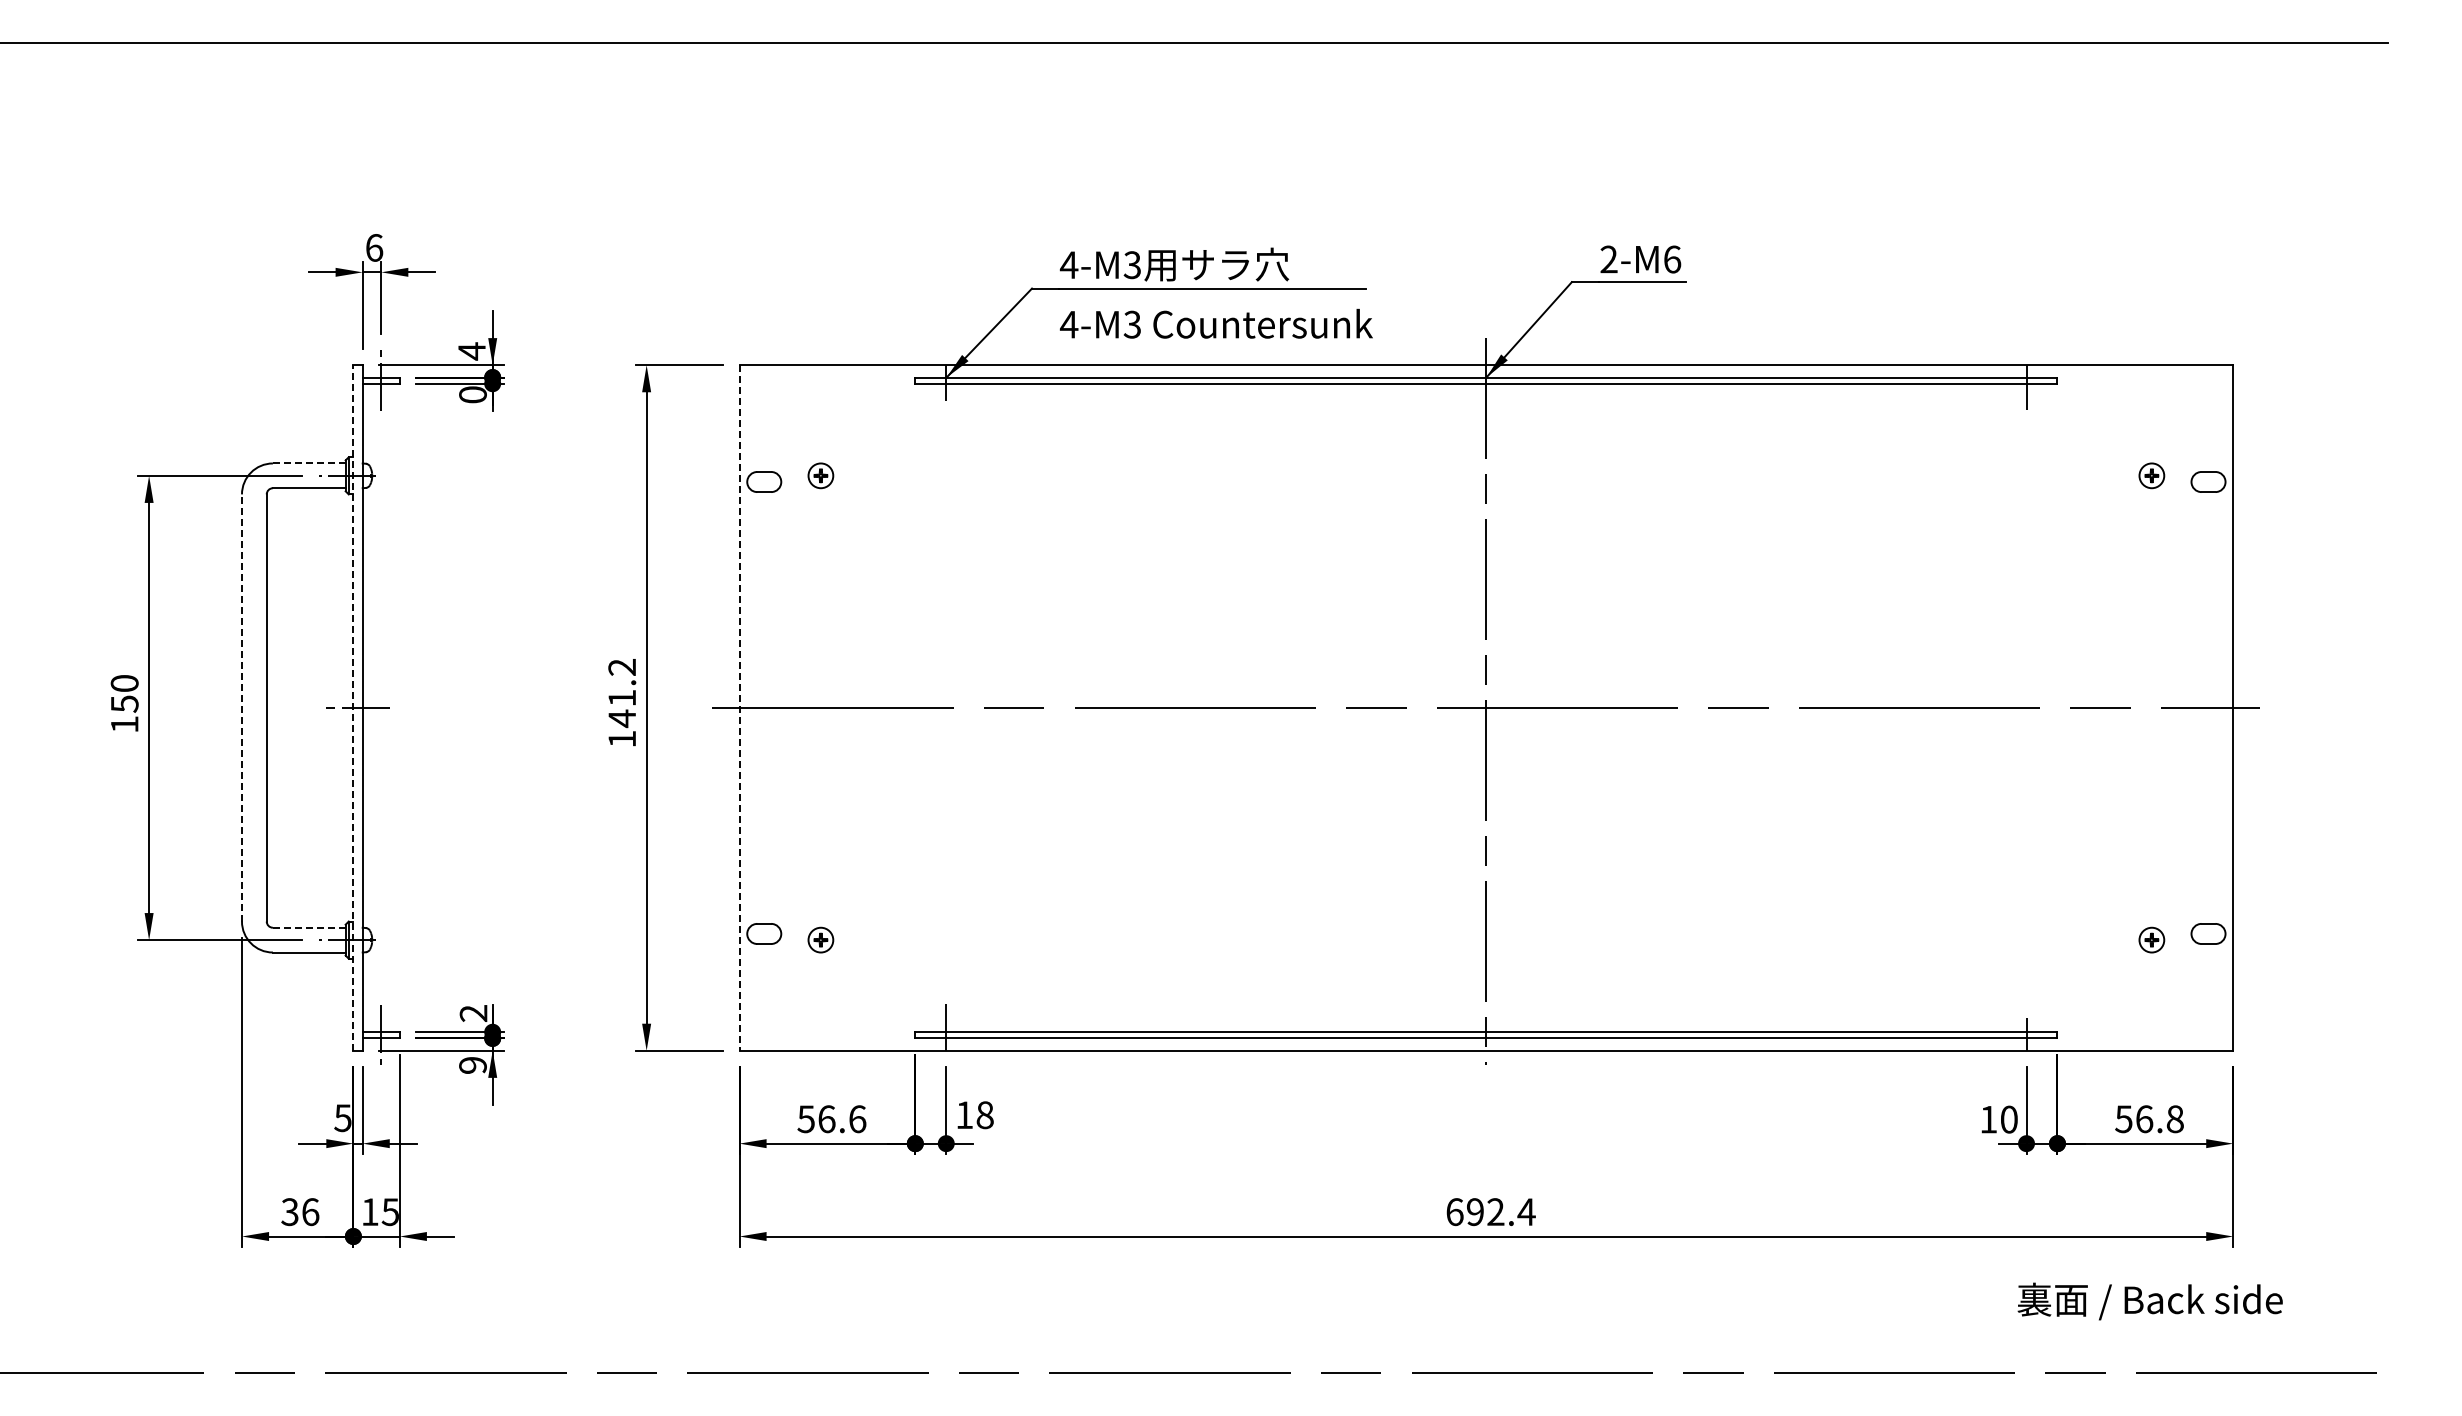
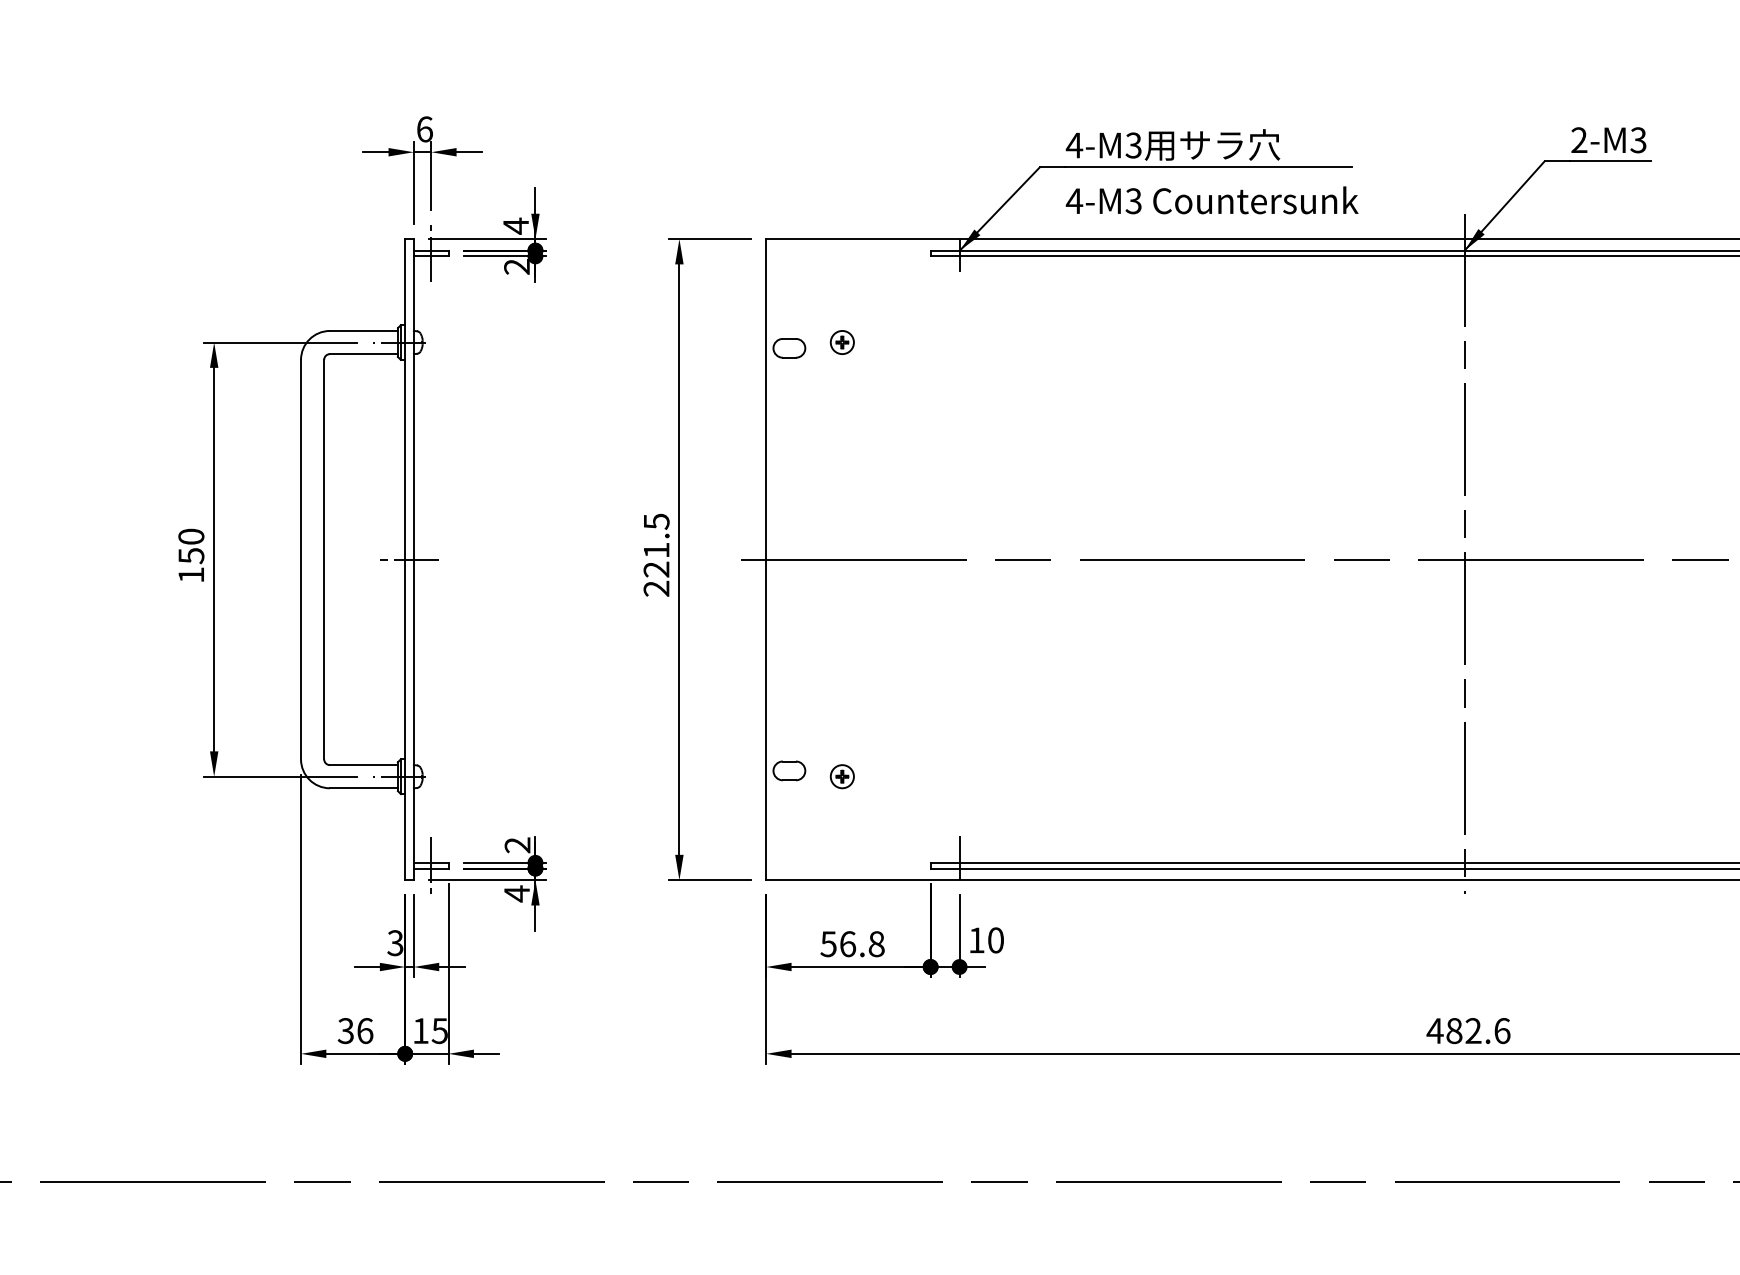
text: (1672, 259) -> (1638, 140), 2-M6 -> 2-M3
text: (472, 394) -> (516, 266), 0 -> 2
line: (309, 463) -> (364, 331), dashed -> solid
text: (622, 703) -> (656, 555), 141.2 -> 221.5
line: (241, 708) -> (300, 560), dashed -> solid
line: (353, 708) -> (405, 560), dashed -> solid
line: (739, 708) -> (766, 560), dashed -> solid
line: (308, 927) -> (363, 764), dashed -> solid
text: (472, 1065) -> (516, 893), 9 -> 4
text: (984, 1114) -> (995, 939), 18 -> 10
text: (343, 1117) -> (395, 942), 5 -> 3
text: (857, 1119) -> (876, 944), 56.6 -> 56.8
text: (1490, 1212) -> (1468, 1031), 692.4 -> 482.6

